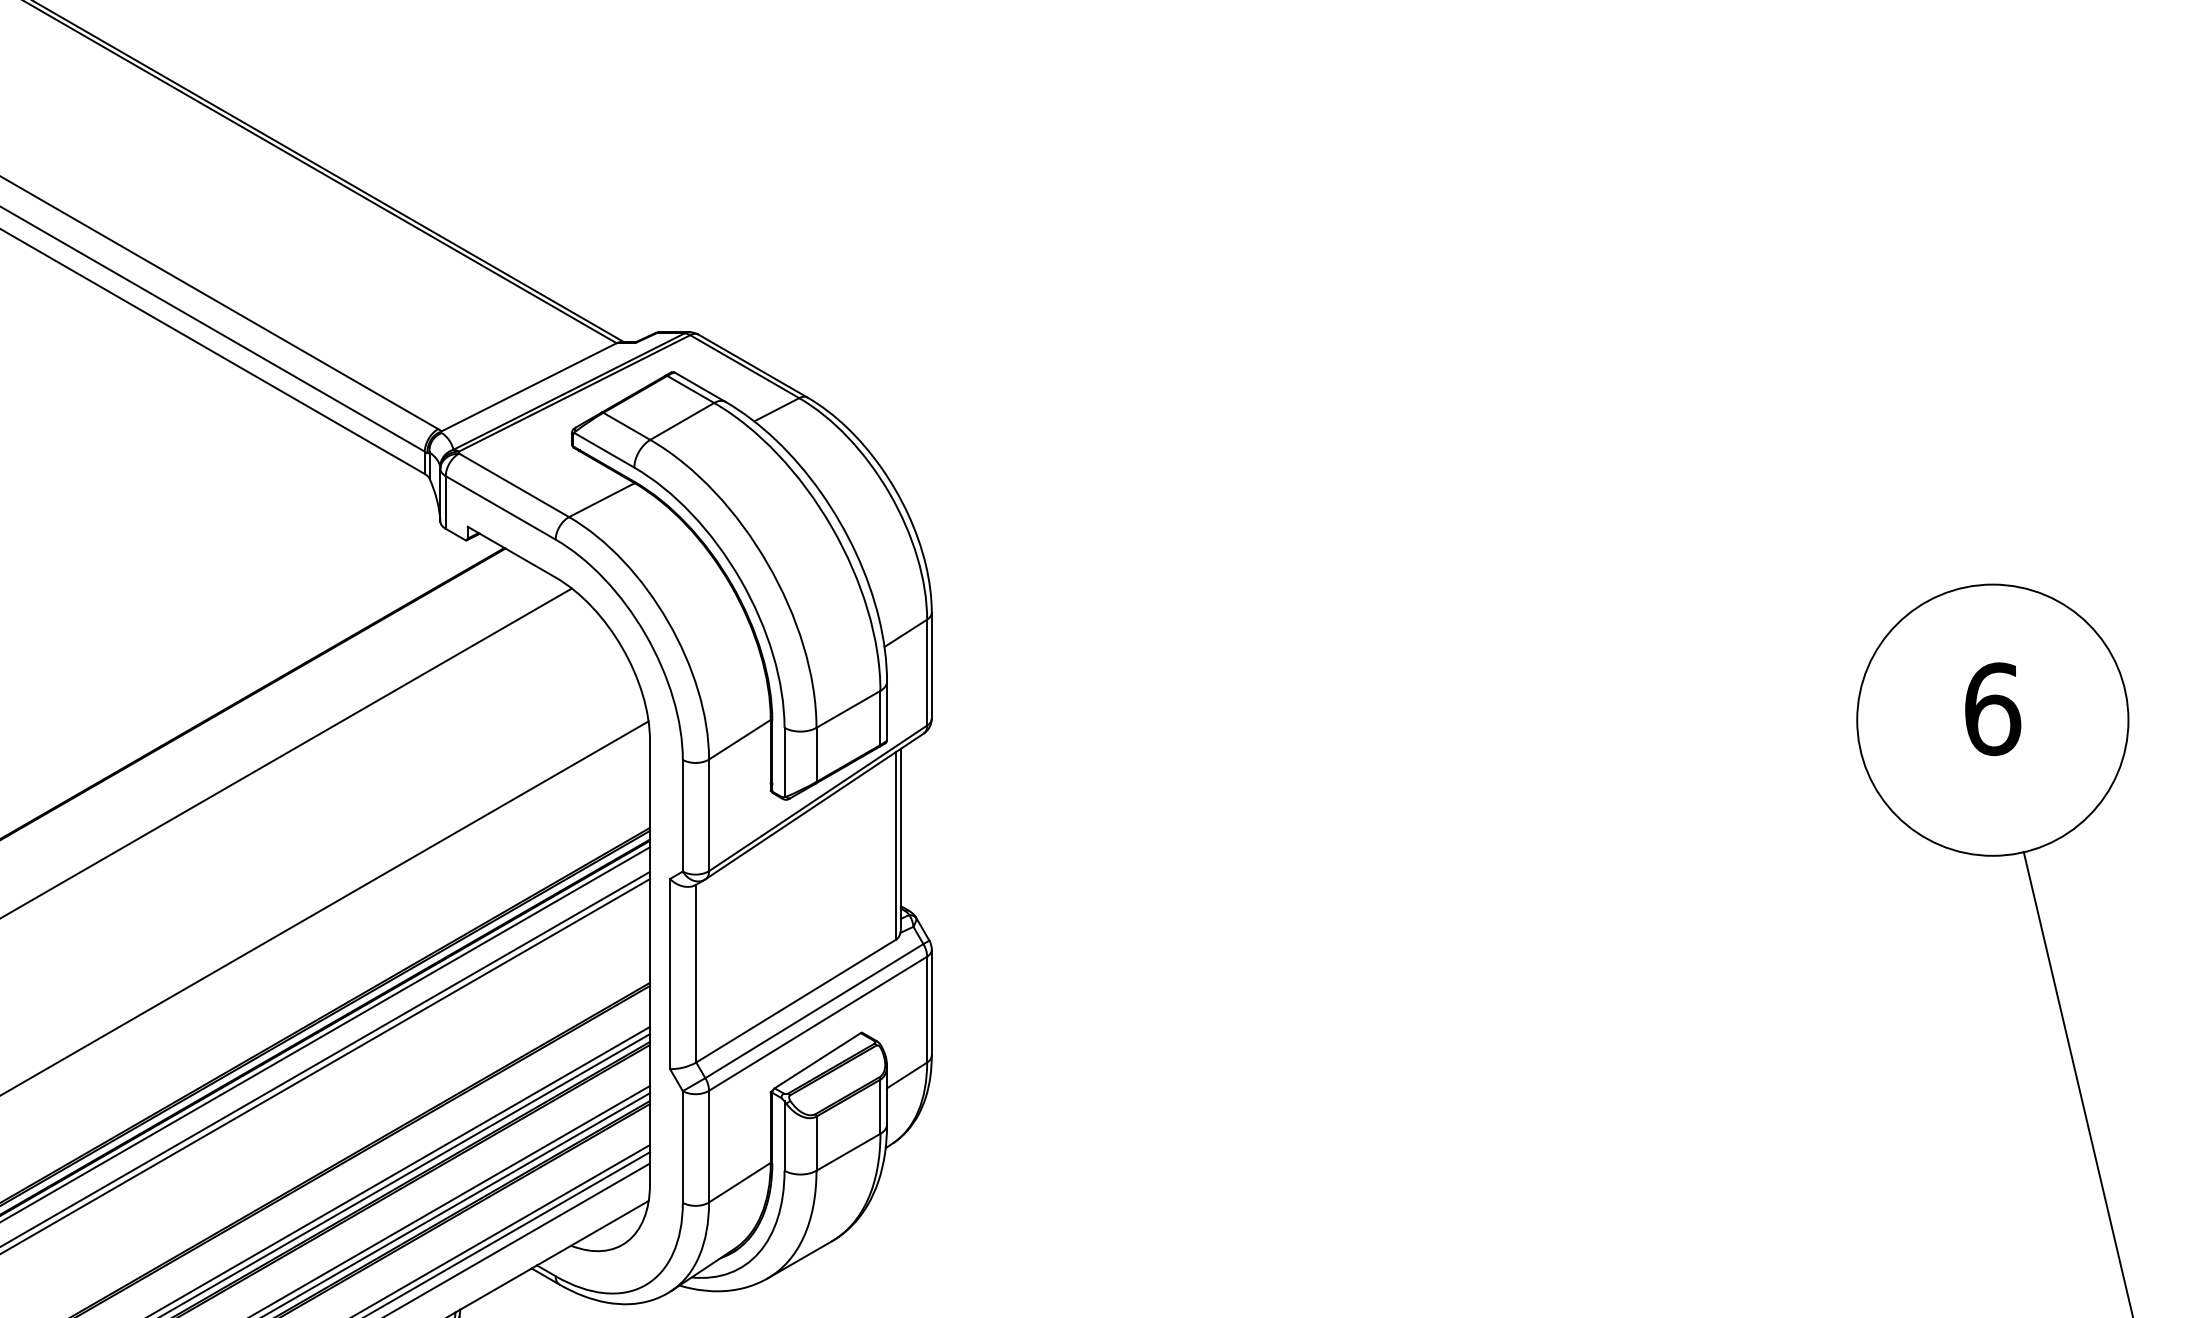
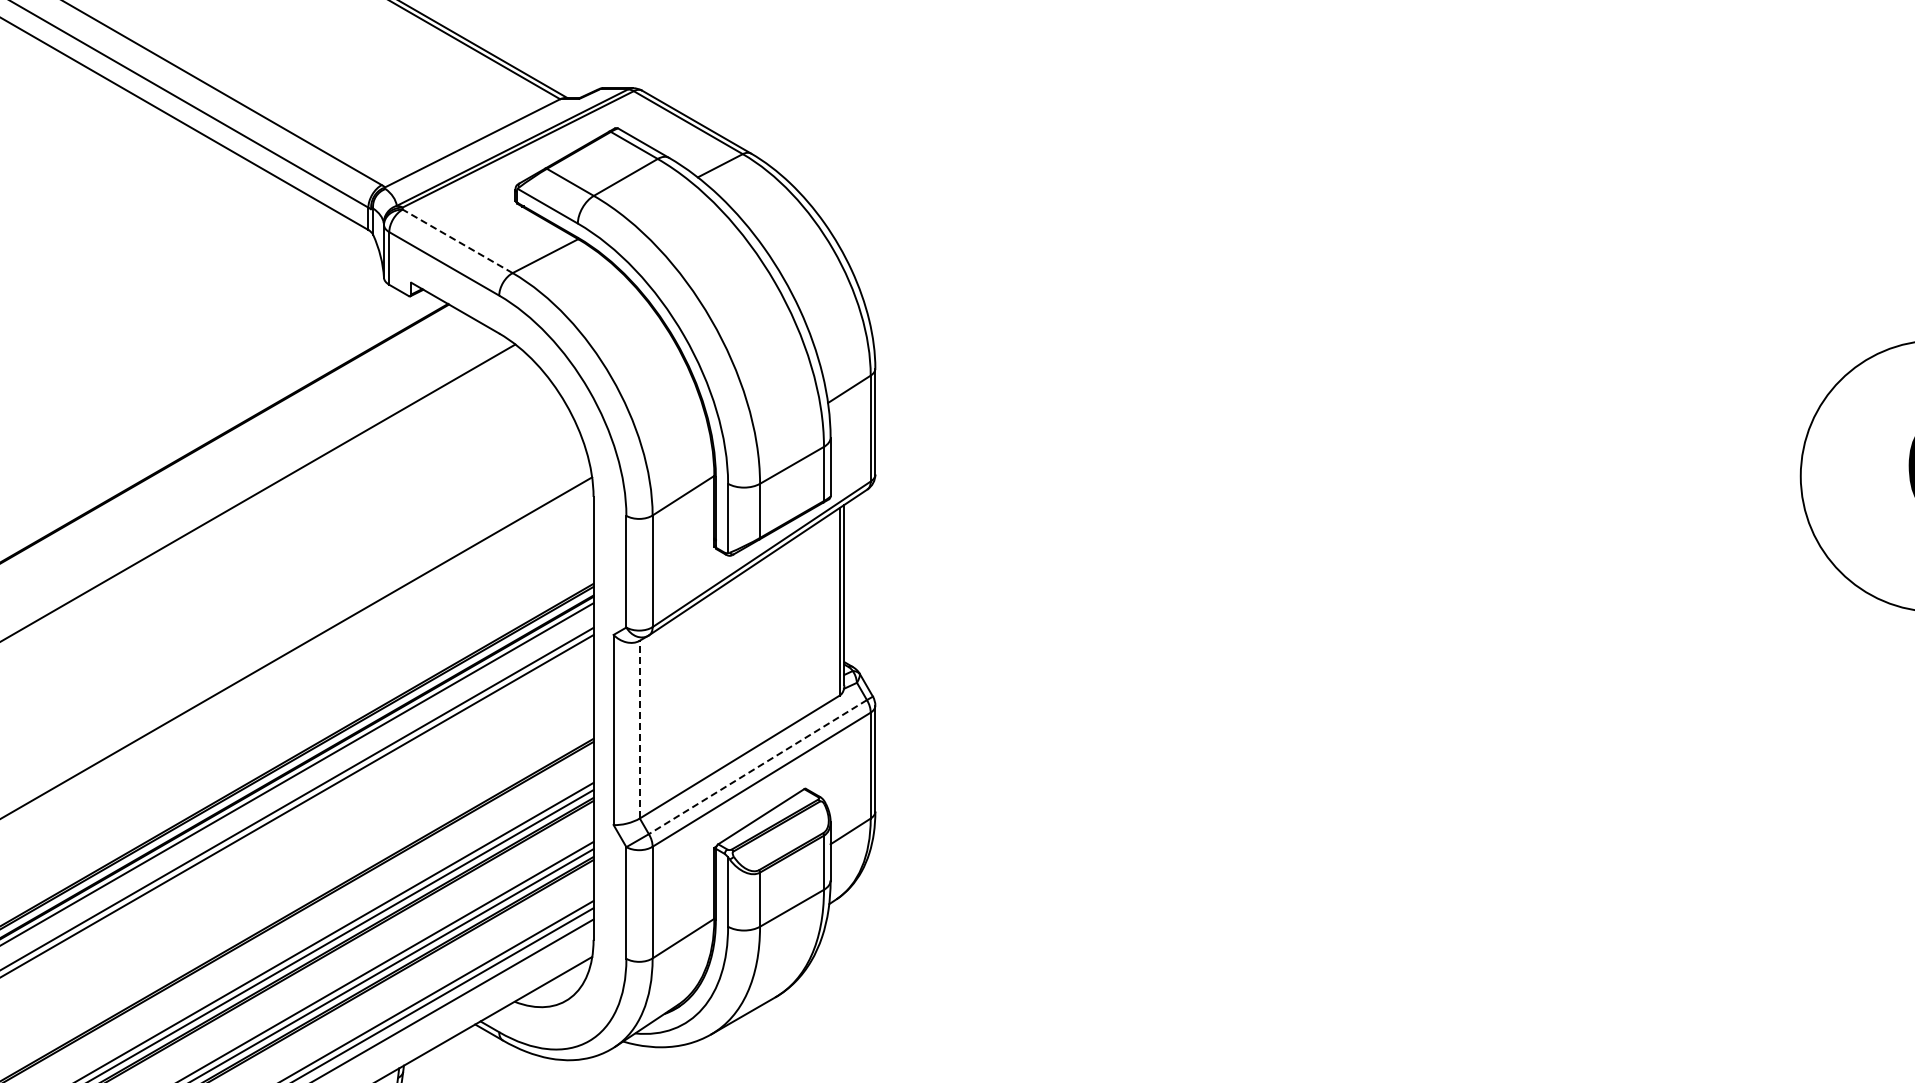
line: (513, 485) -> (457, 241), solid -> dashed
line: (696, 973) -> (640, 729), solid -> dashed
line: (813, 1011) -> (757, 767), solid -> dashed

